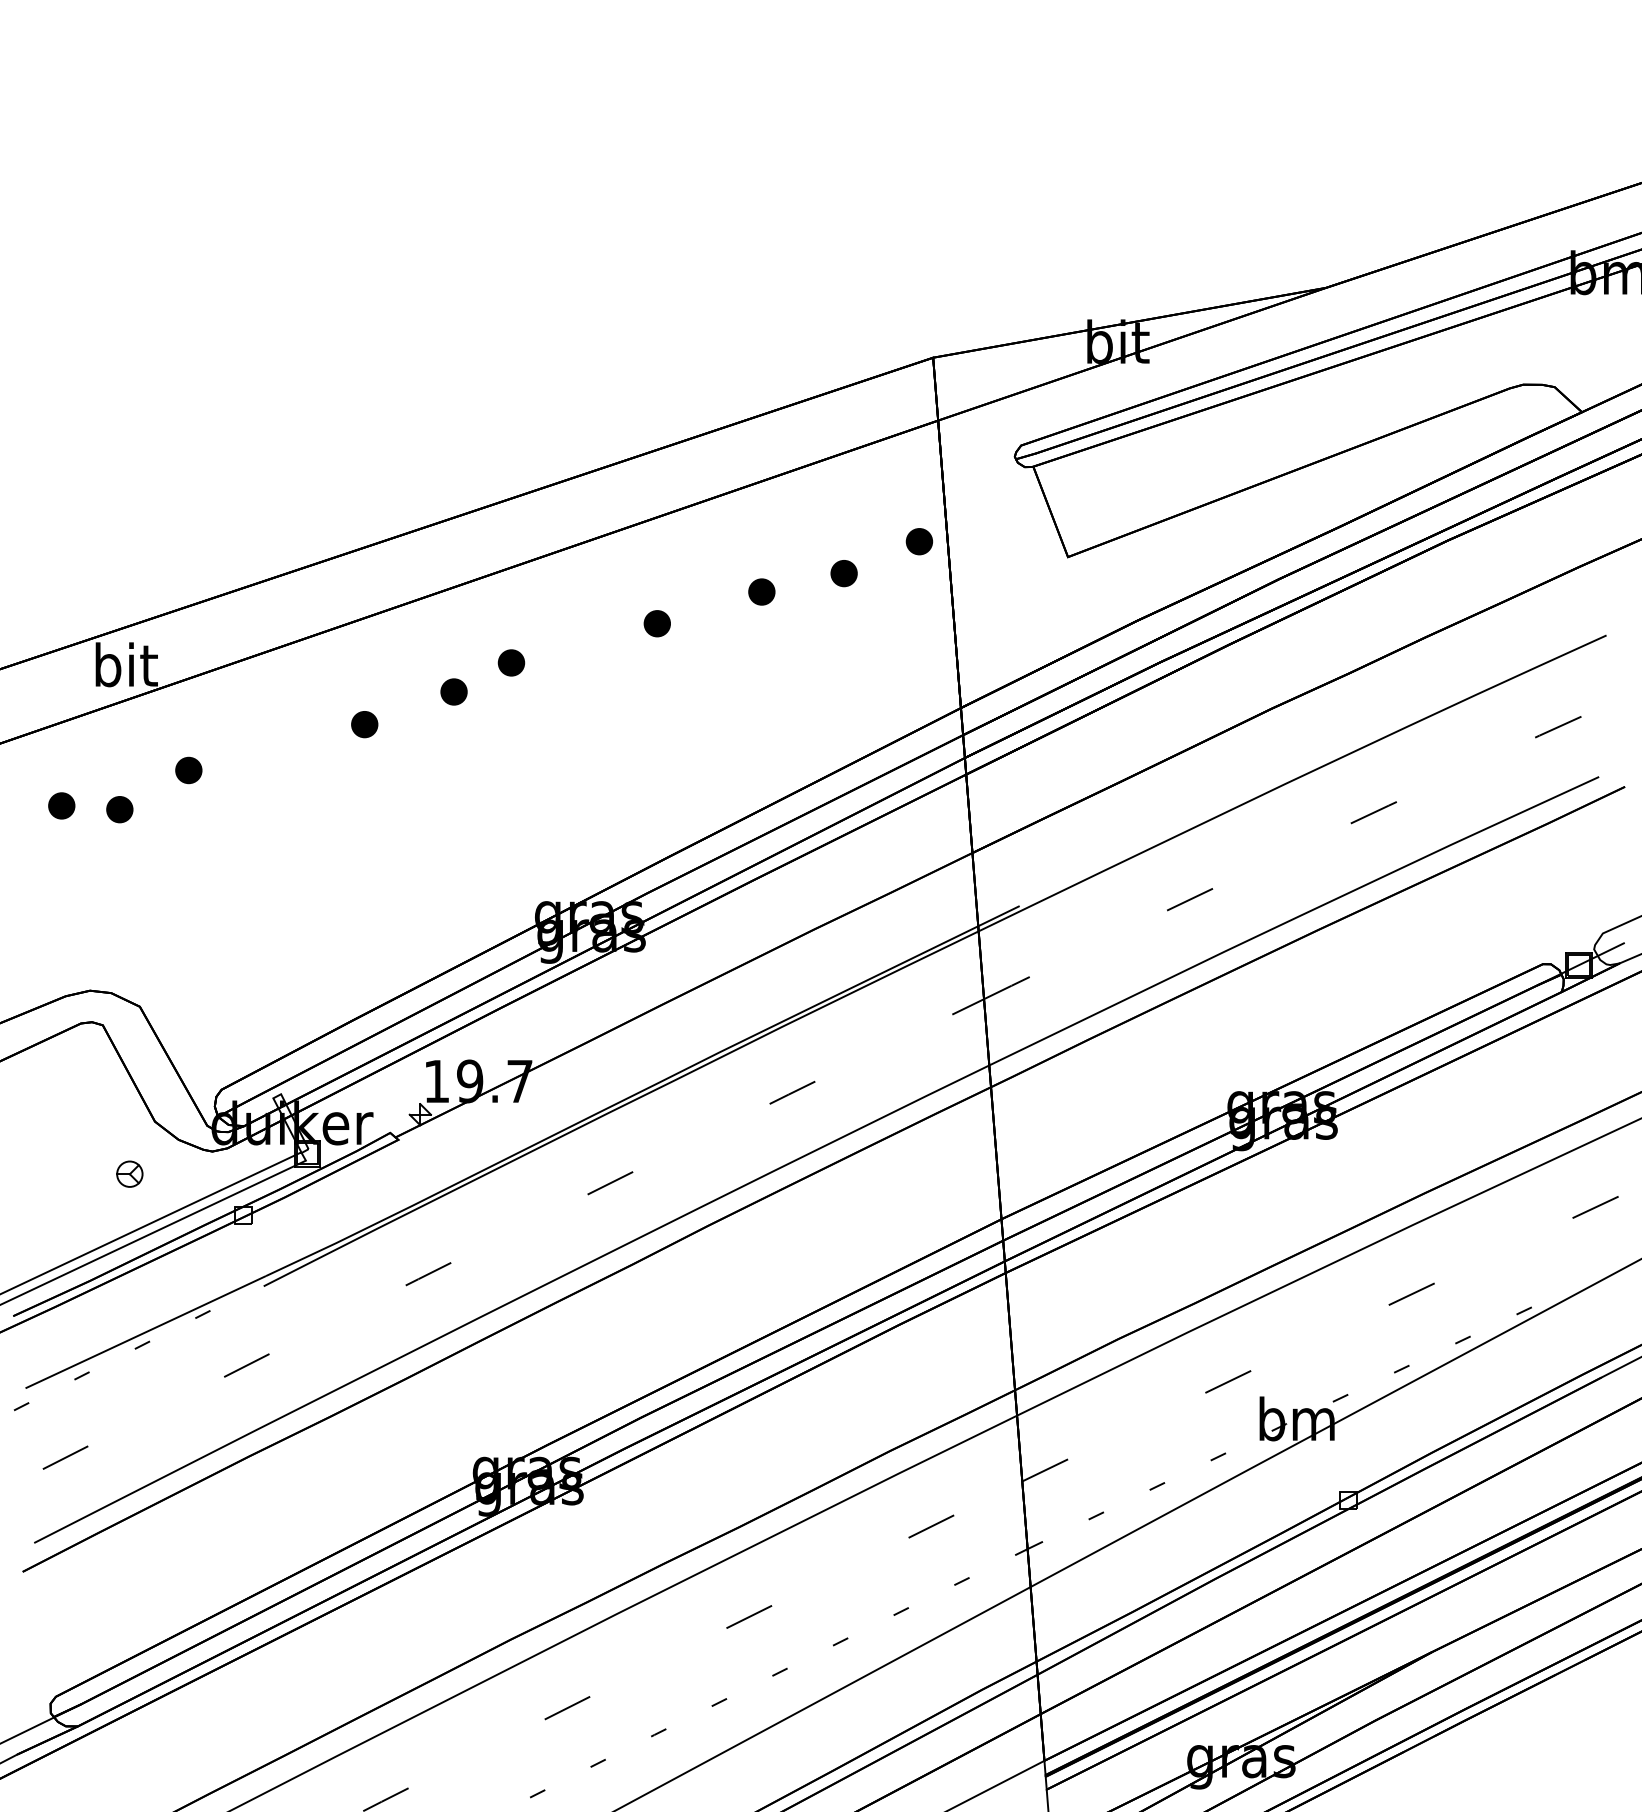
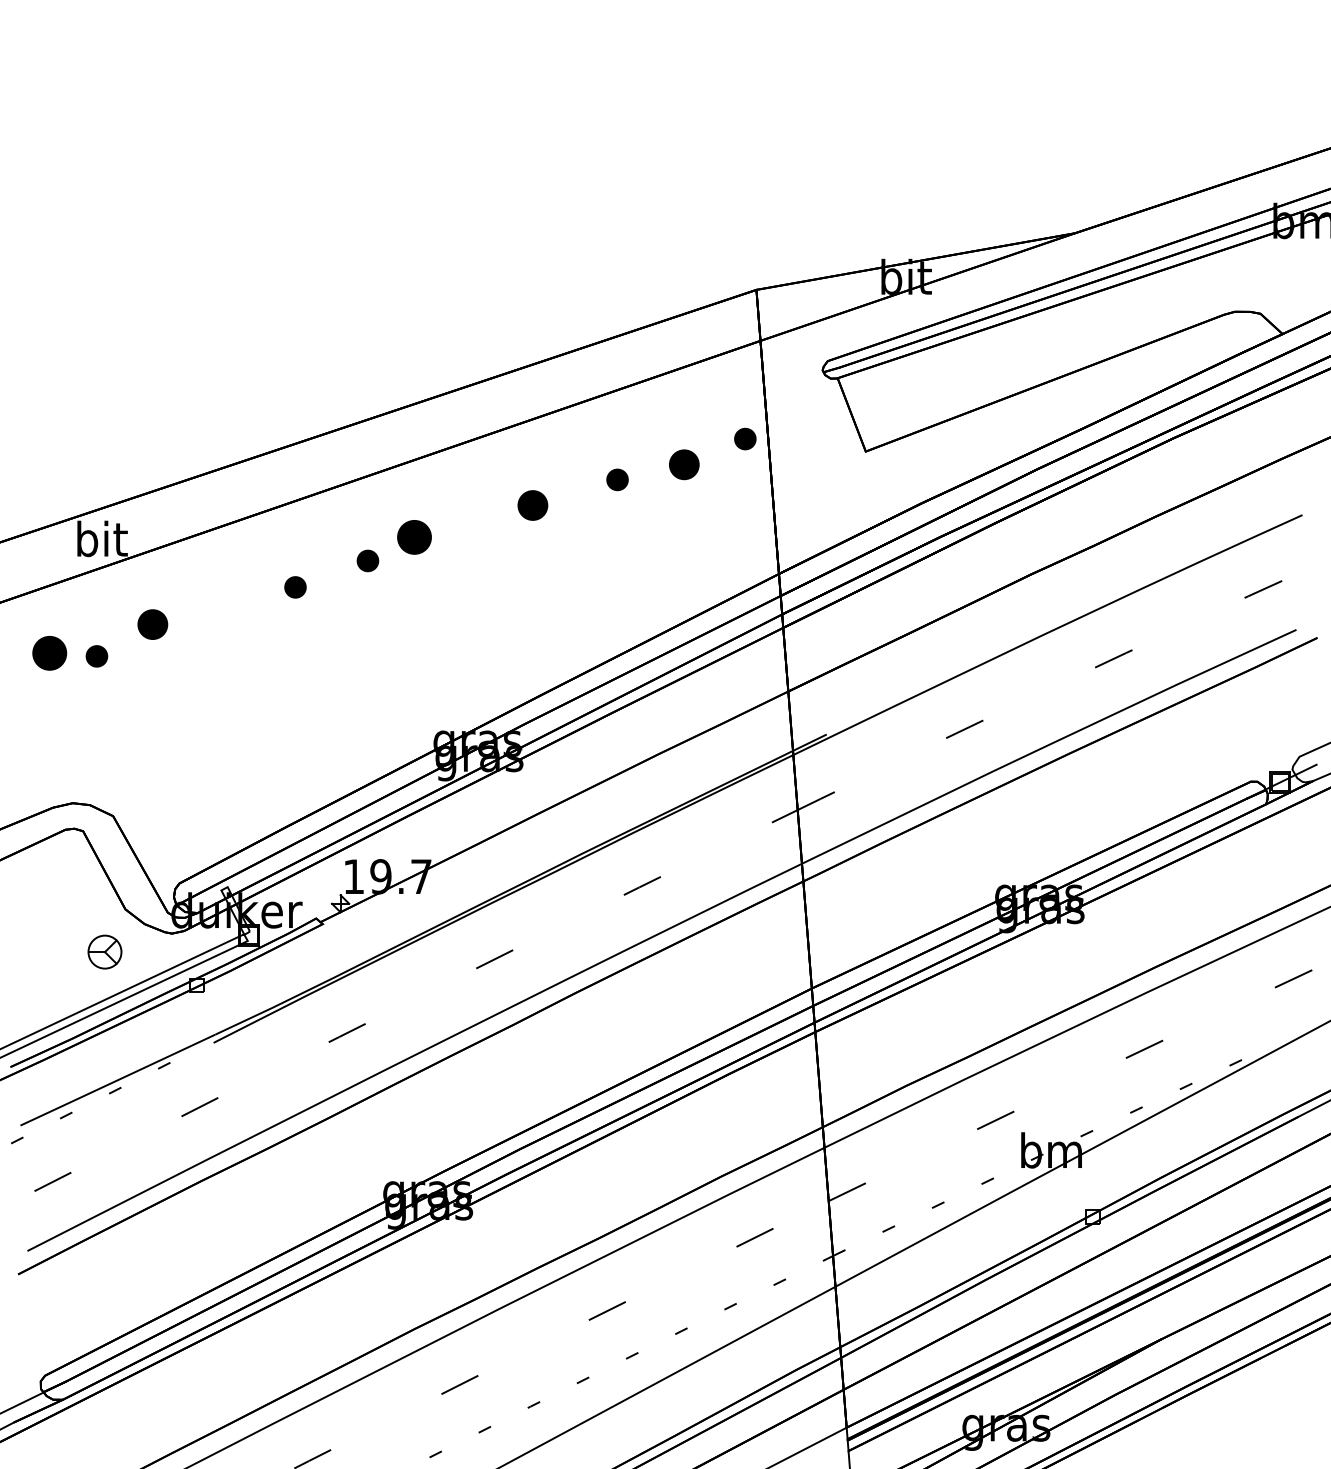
part: (843, 573) -> (683, 464), size x1.4
part: (656, 623) -> (532, 505), size x1.4
part: (511, 662) -> (414, 537), size x1.6
part: (188, 770) -> (152, 624), size x1.4
part: (61, 805) -> (49, 653), size x1.6
part: (129, 1173) -> (104, 951), size x1.6

